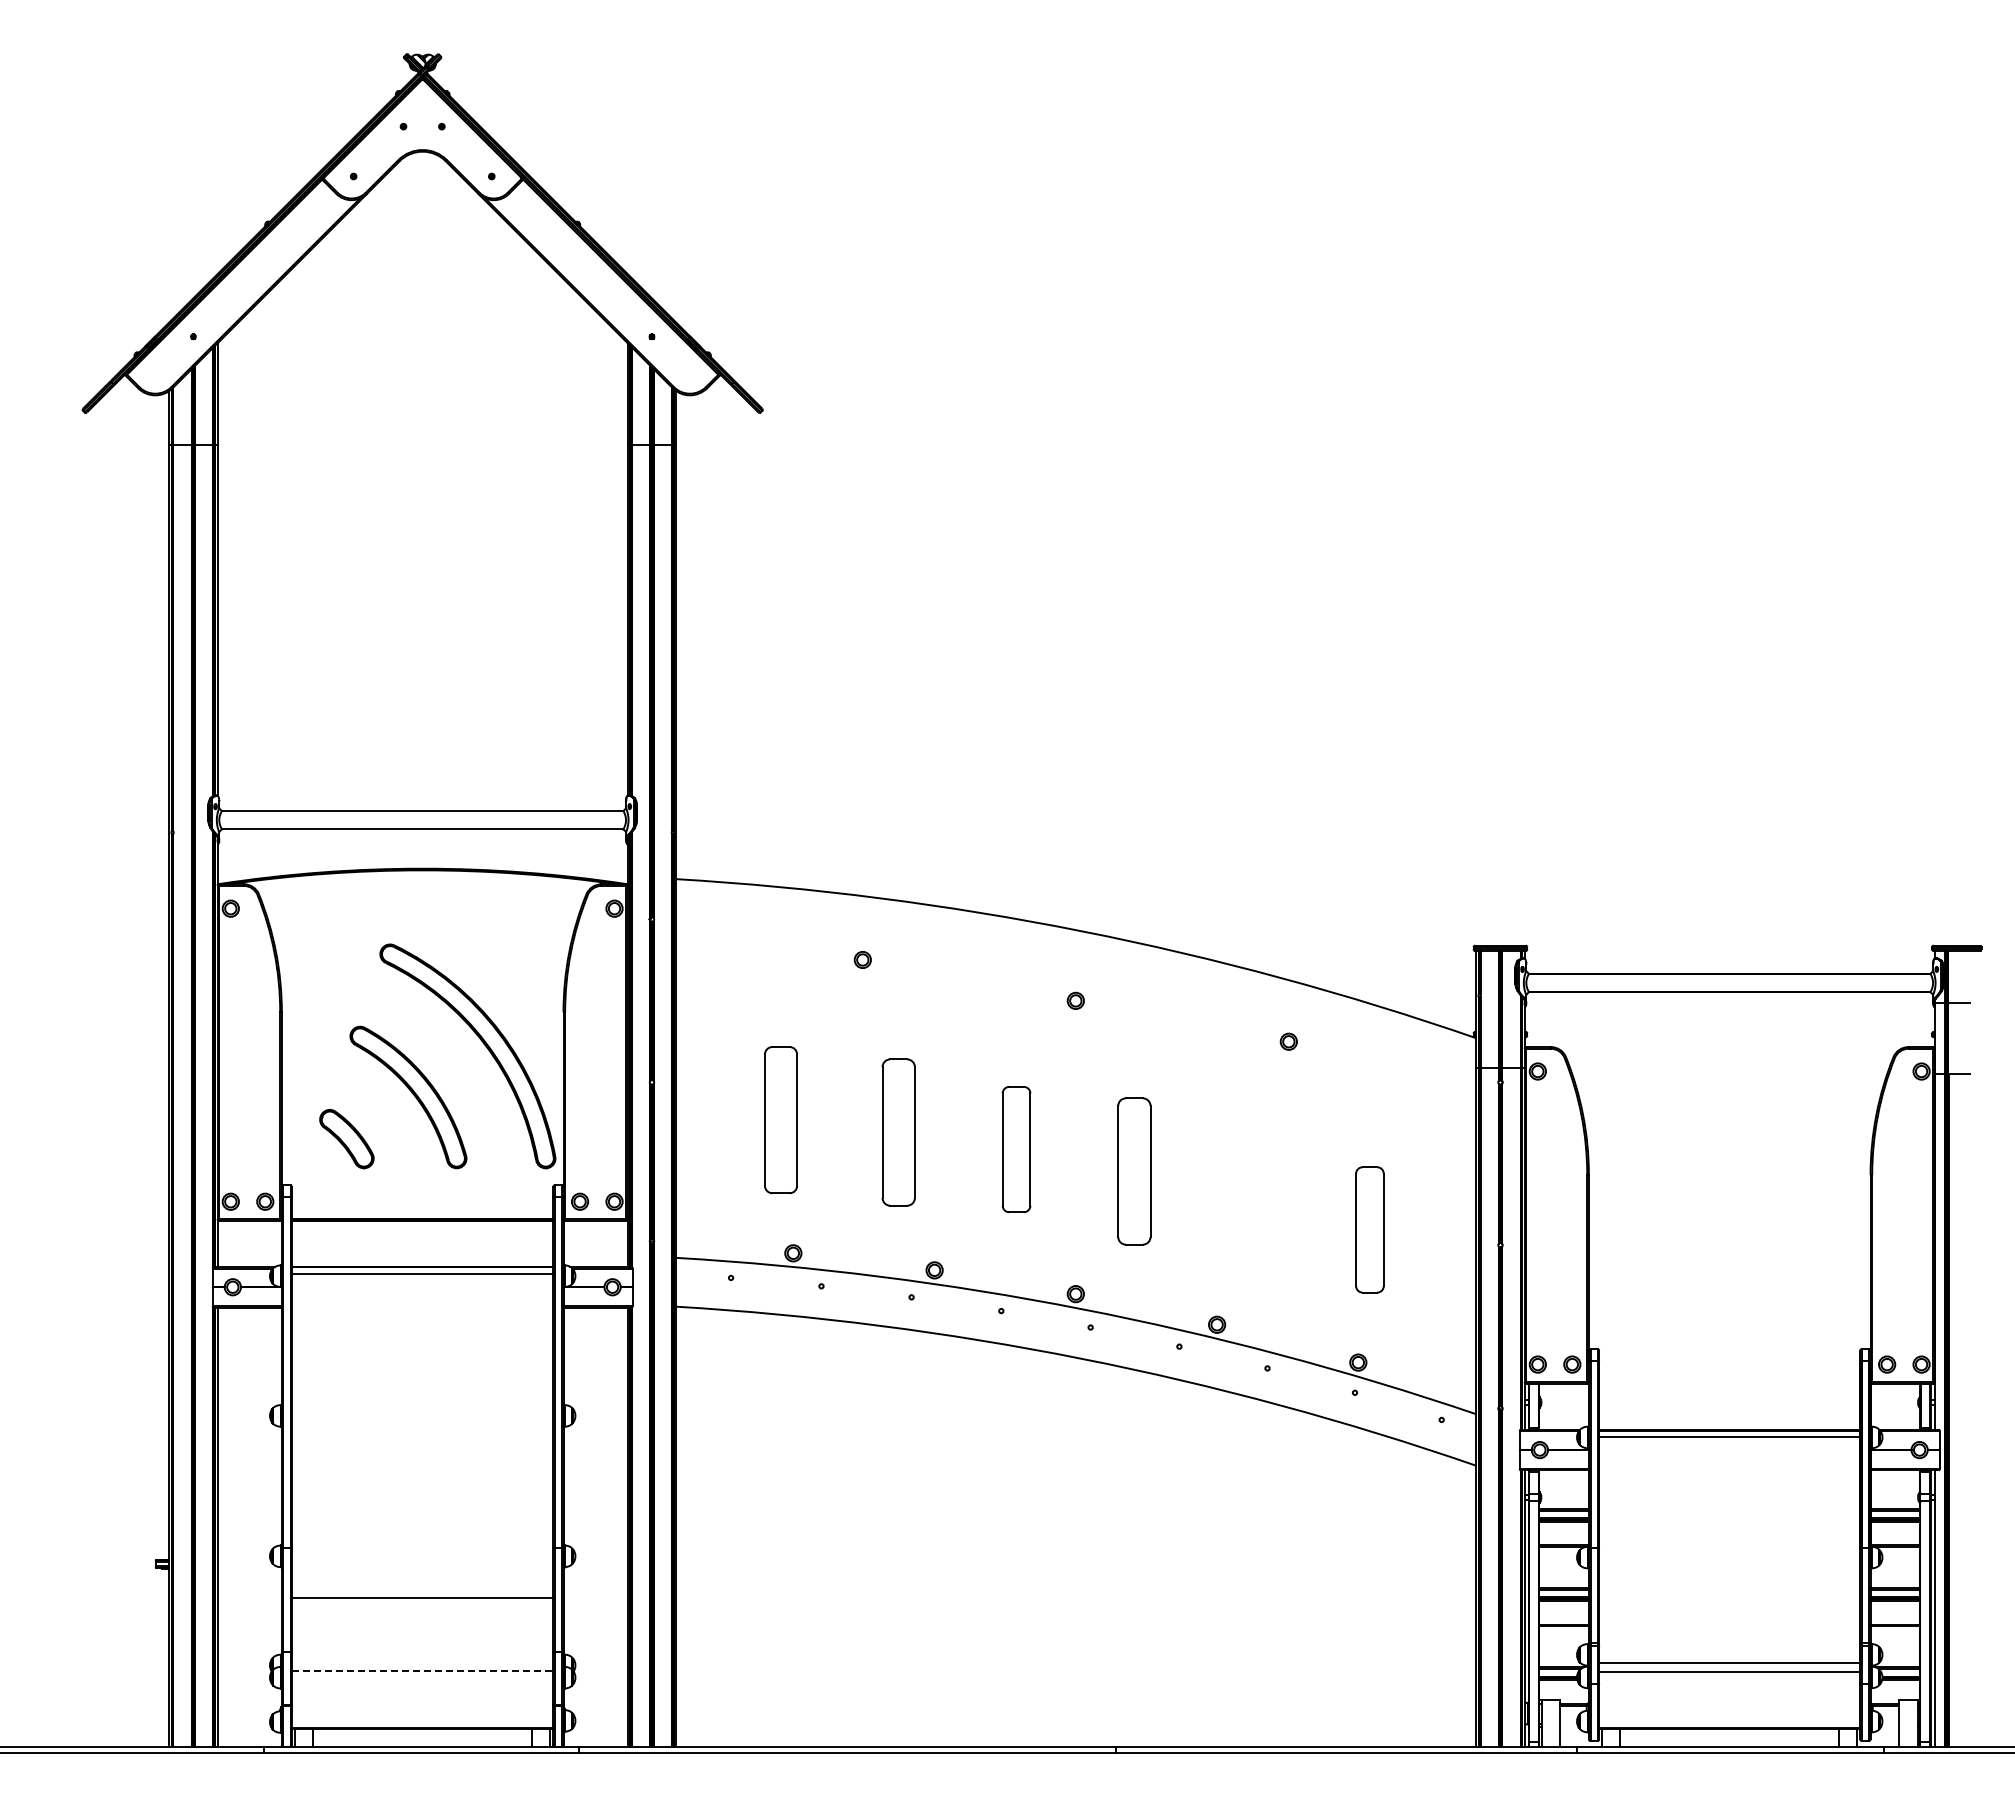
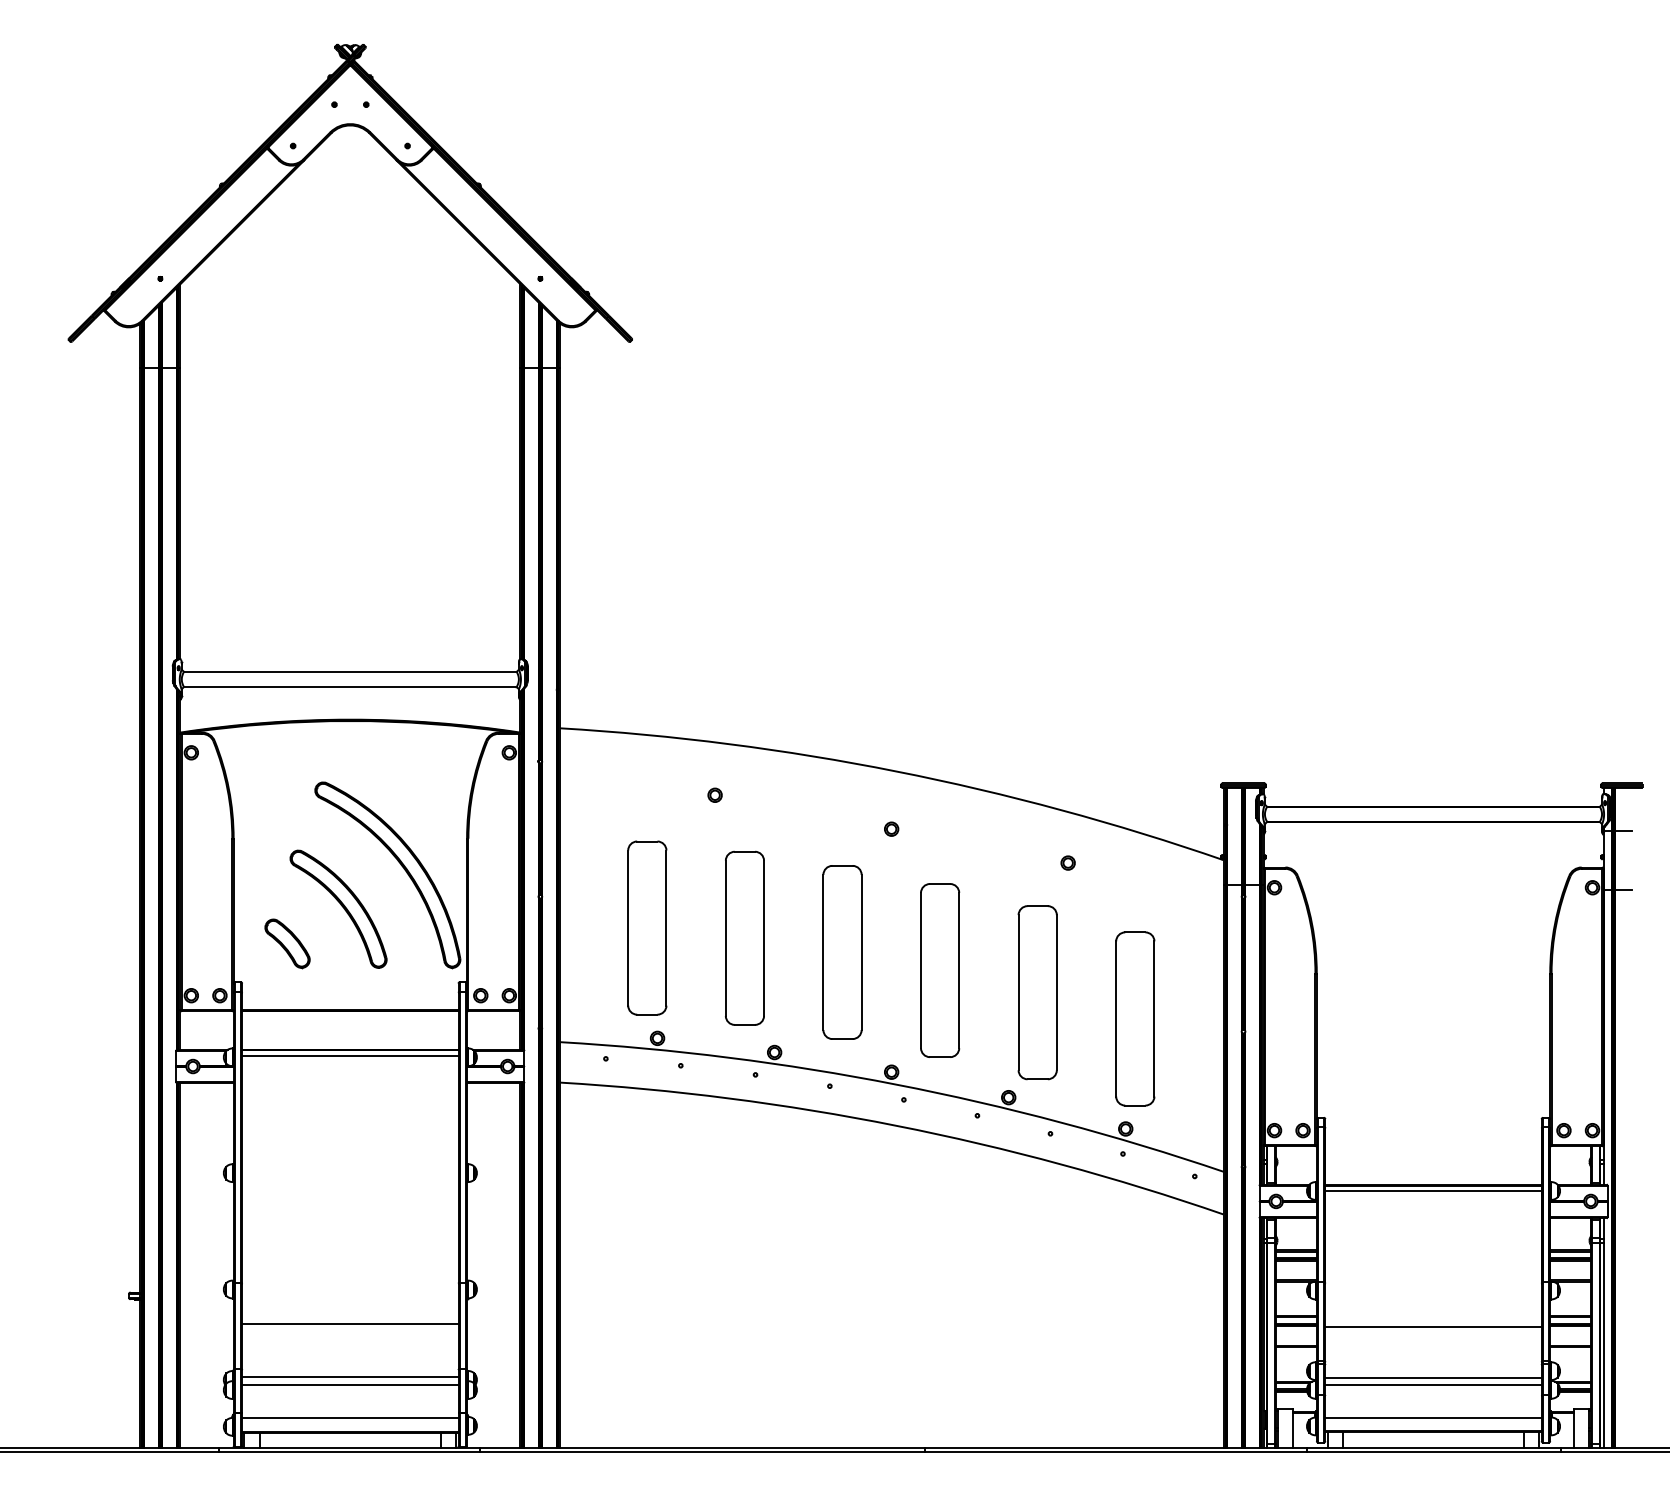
part: (780, 1119) -> (646, 927), size x1.43
part: (898, 1132) -> (744, 938), size x1.43
part: (1016, 1149) -> (842, 952), size x1.67
part: (1134, 1171) -> (940, 970), size x1.43
part: (1252, 1197) -> (1038, 992), added
part: (1369, 1229) -> (1134, 1018), size x1.67
line: (1729, 1601) -> (1433, 1326), added
line: (422, 1662) -> (350, 1377), added
line: (422, 1671) -> (350, 1384), dashed -> solid
line: (422, 1711) -> (350, 1418), added
line: (1729, 1711) -> (1433, 1418), added

